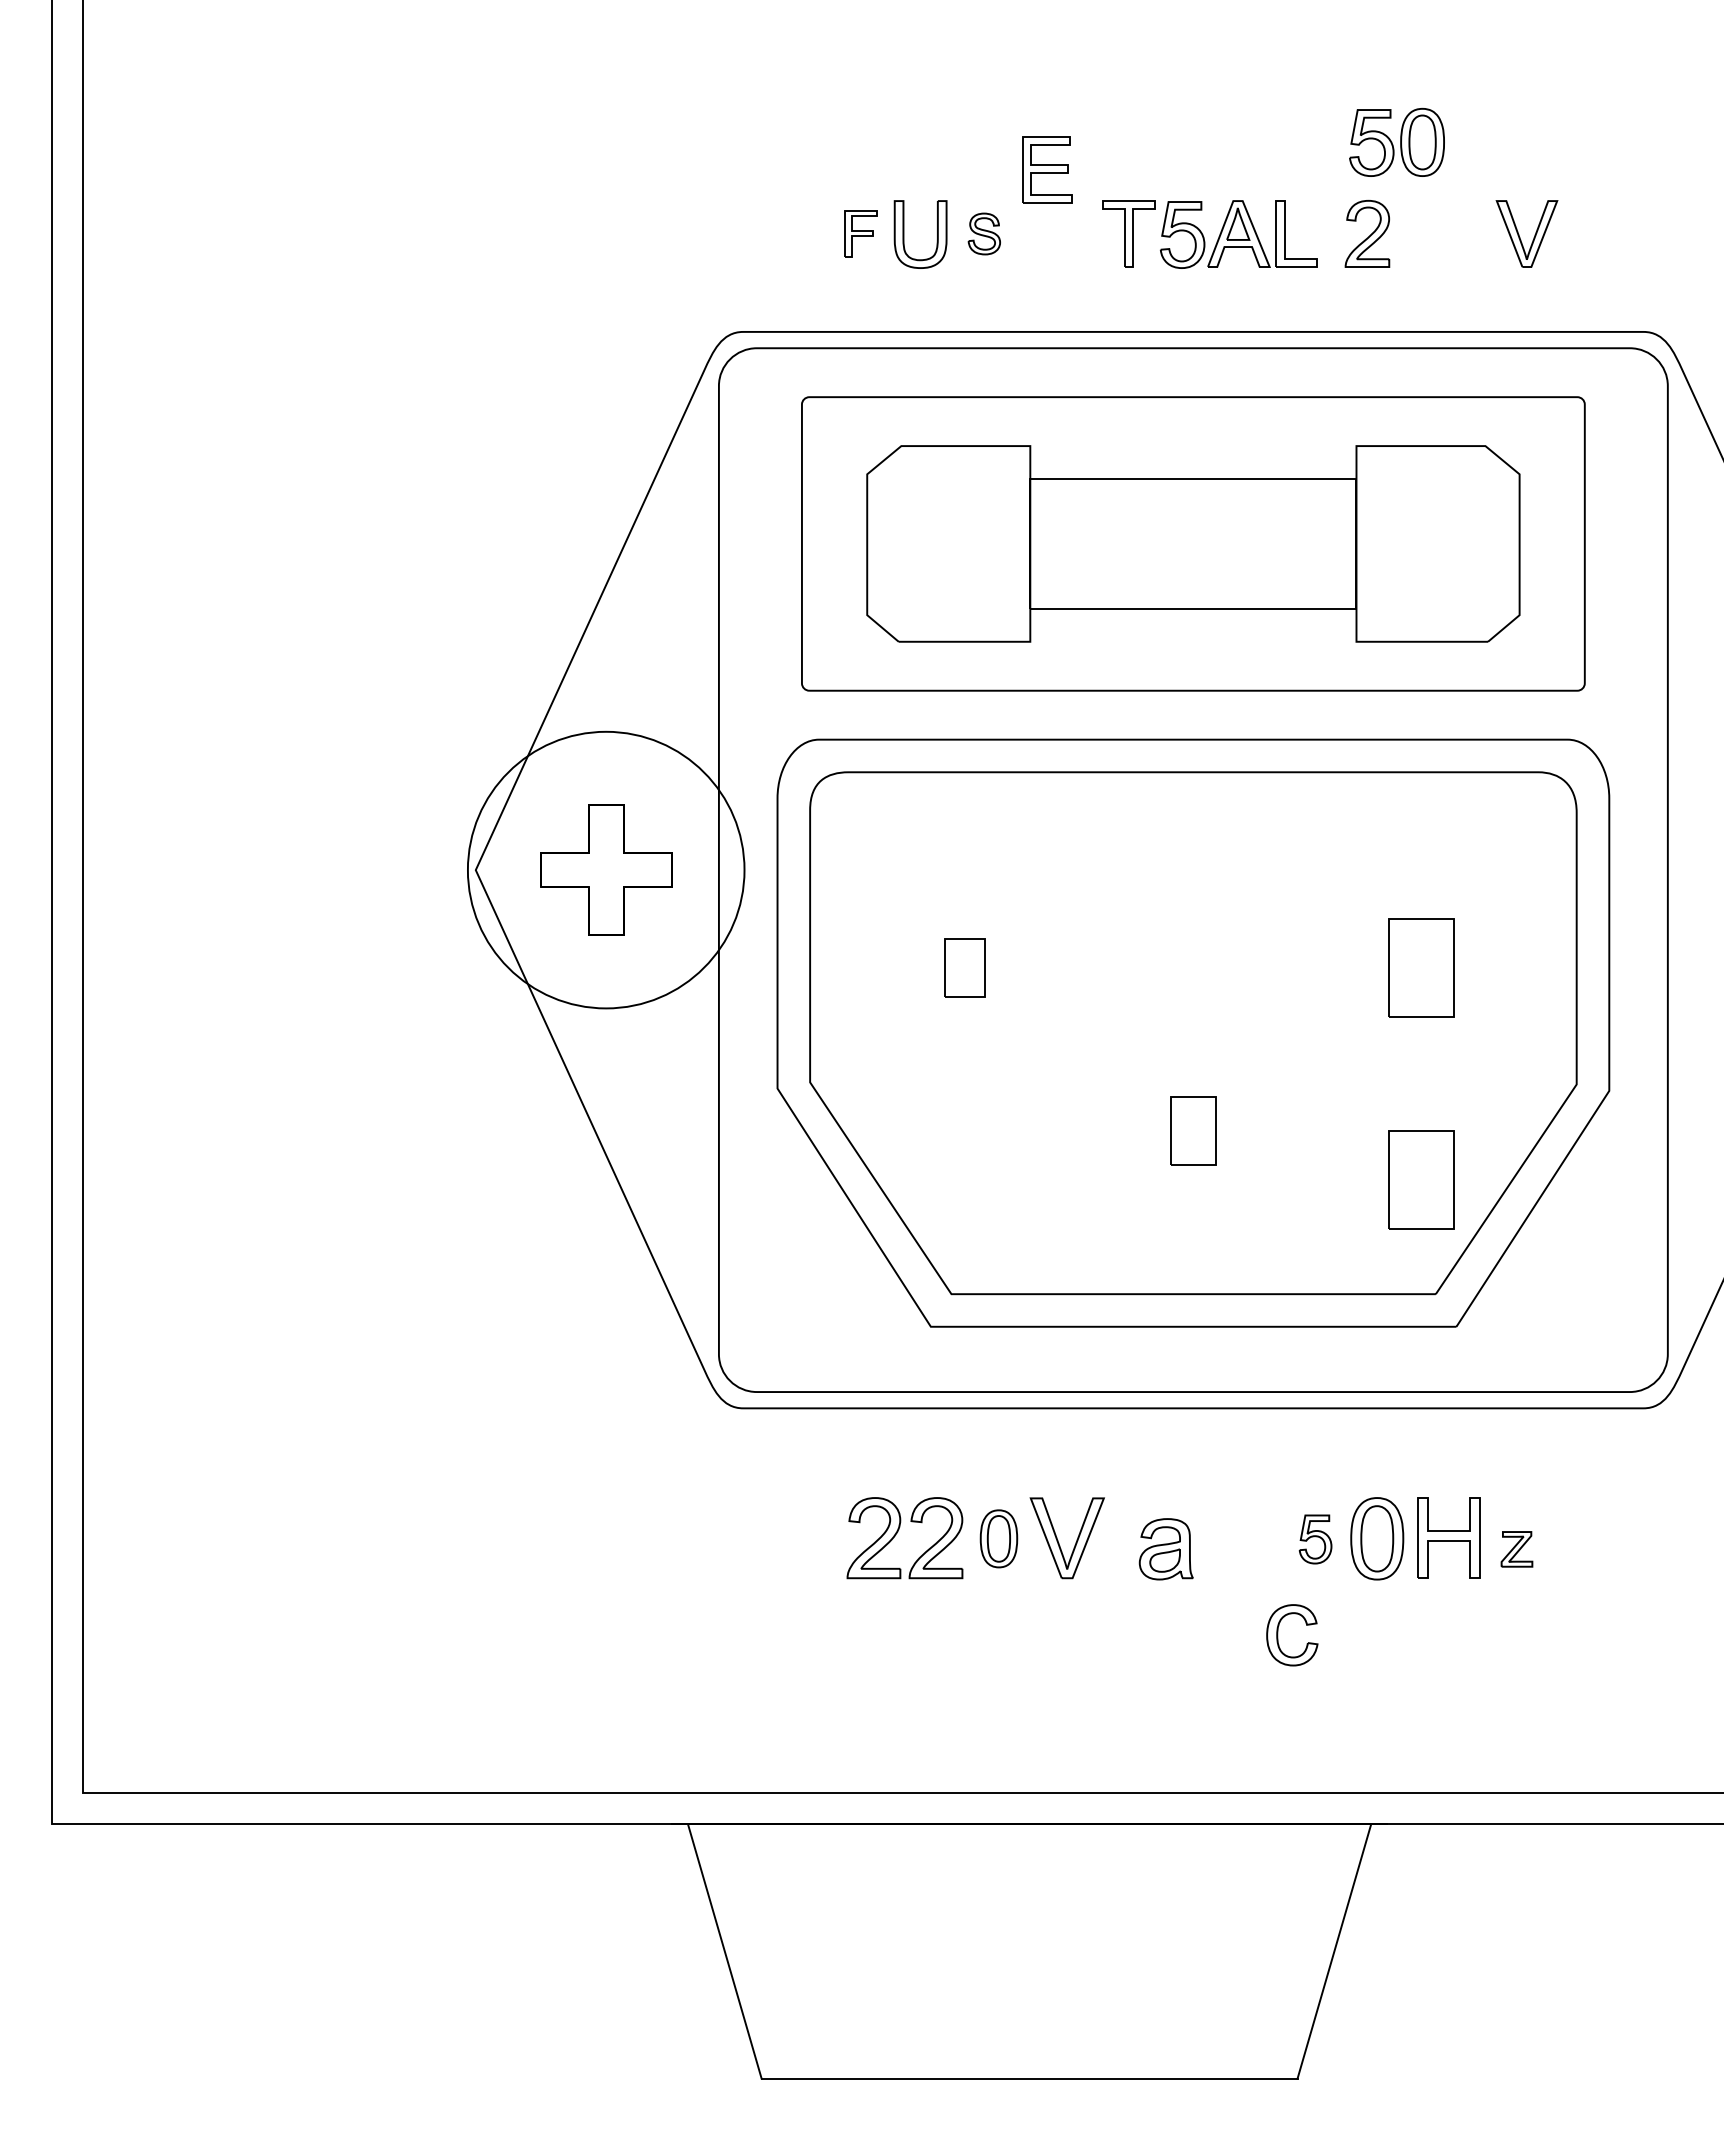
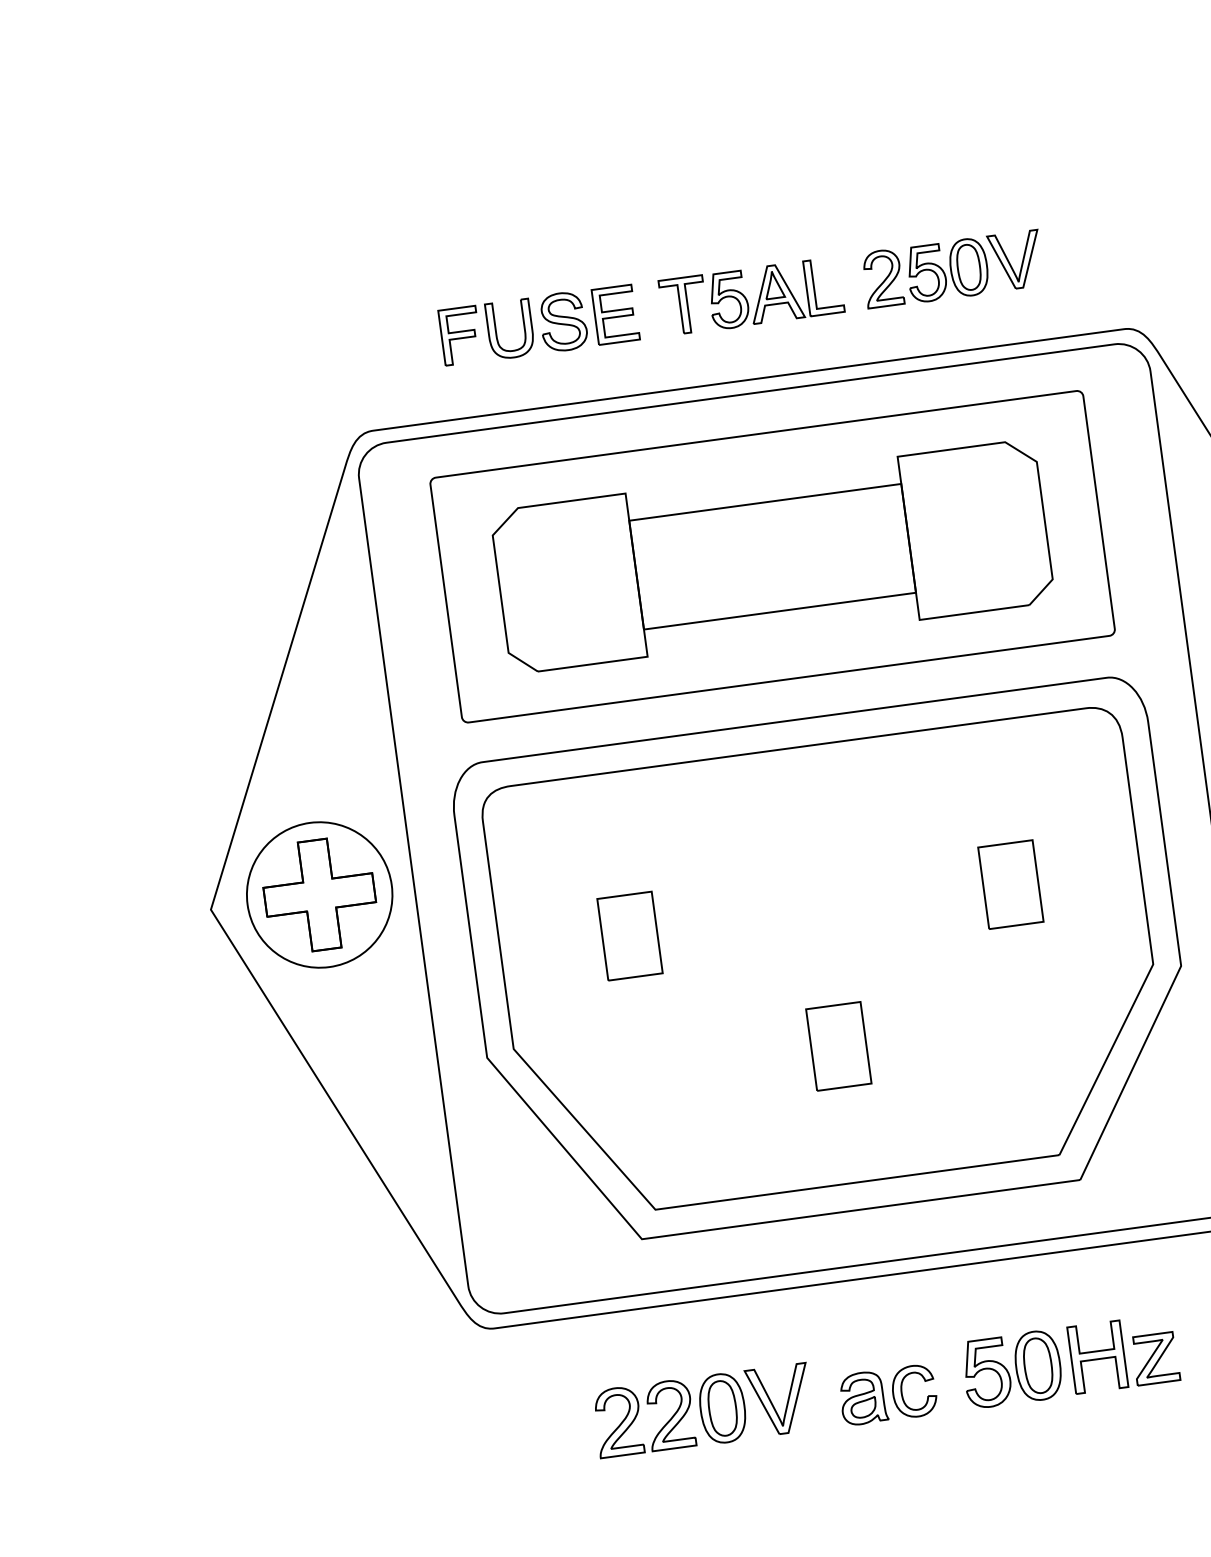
part: (1396, 141) -> (947, 269), moved
part: (1047, 169) -> (615, 314), moved
part: (860, 233) -> (459, 335), size x1.43
part: (984, 233) -> (563, 321), size x1.67
circle: (605, 869) -> (319, 894), size x0.62
part: (964, 967) -> (629, 935), size x1.67
part: (1193, 1130) -> (838, 1045), size x1.43
part: (1421, 1179) -> (1034, 1061), removed
part: (998, 1538) -> (722, 1408), size x1.43
part: (1315, 1539) -> (986, 1373), size x1.67
part: (1516, 1549) -> (1155, 1358), size x1.67
part: (1278, 1635) -> (902, 1393), moved

